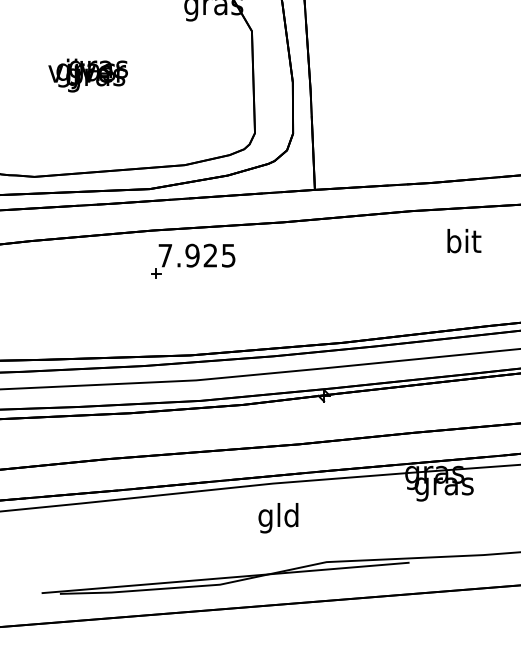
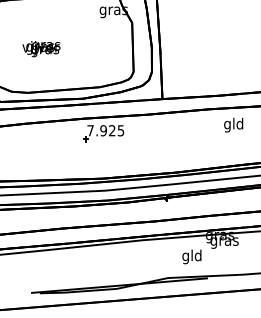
text: (88, 76) -> (41, 49), moved
text: (462, 242) -> (233, 124), bit -> gld
text: (277, 517) -> (191, 256), moved

